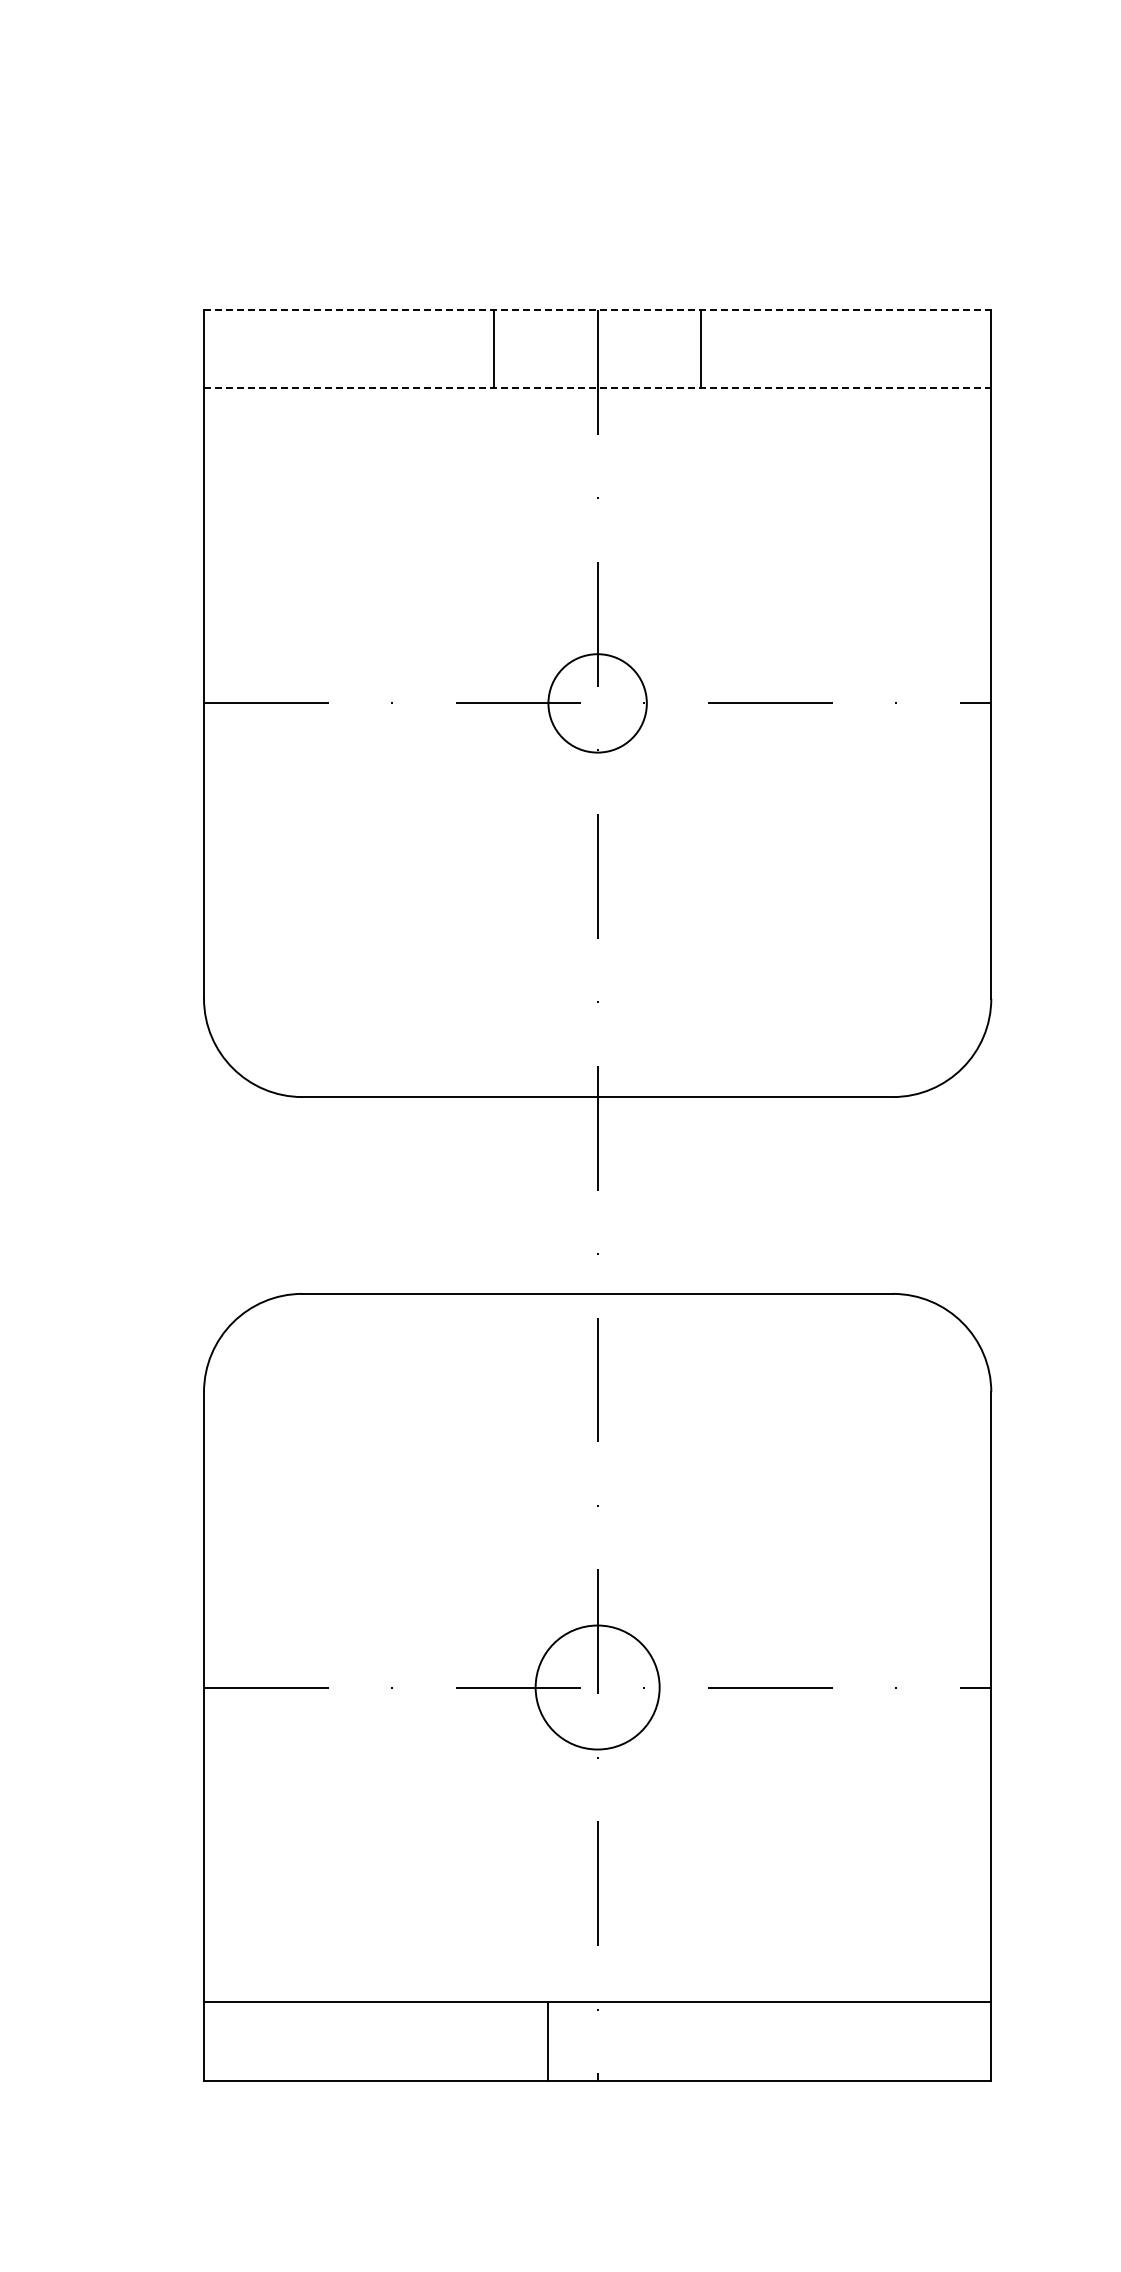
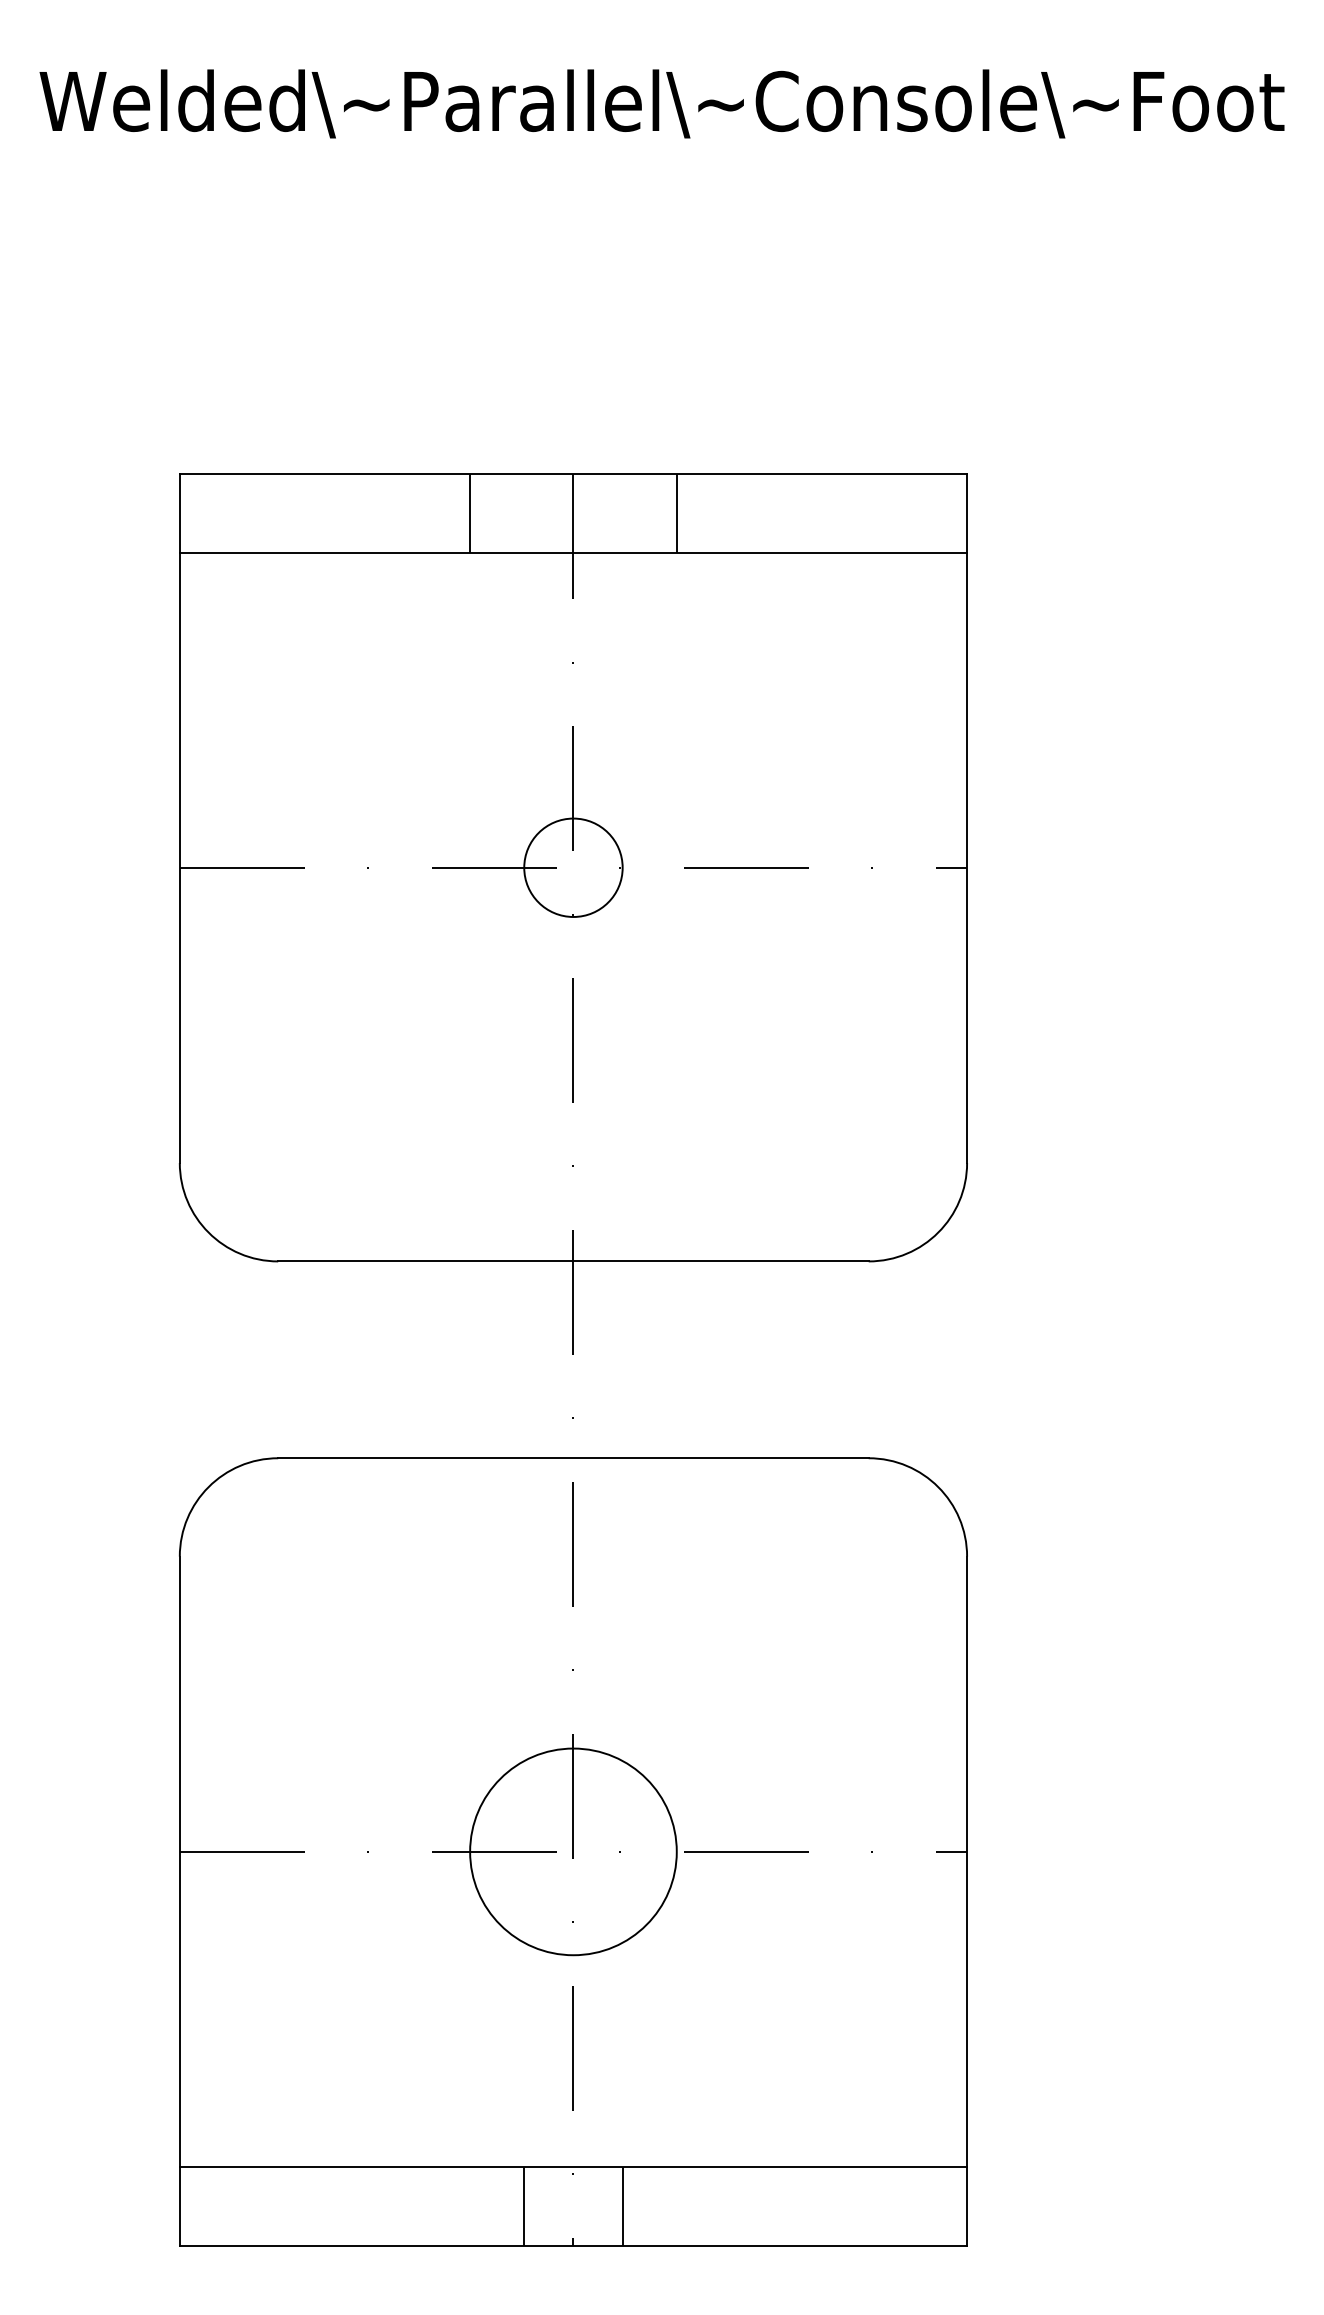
line: (597, 310) -> (573, 474), dashed -> solid
line: (597, 388) -> (573, 552), dashed -> solid
circle: (597, 1687) -> (573, 1851), size x1.67
line: (646, 2041) -> (622, 2205), added

